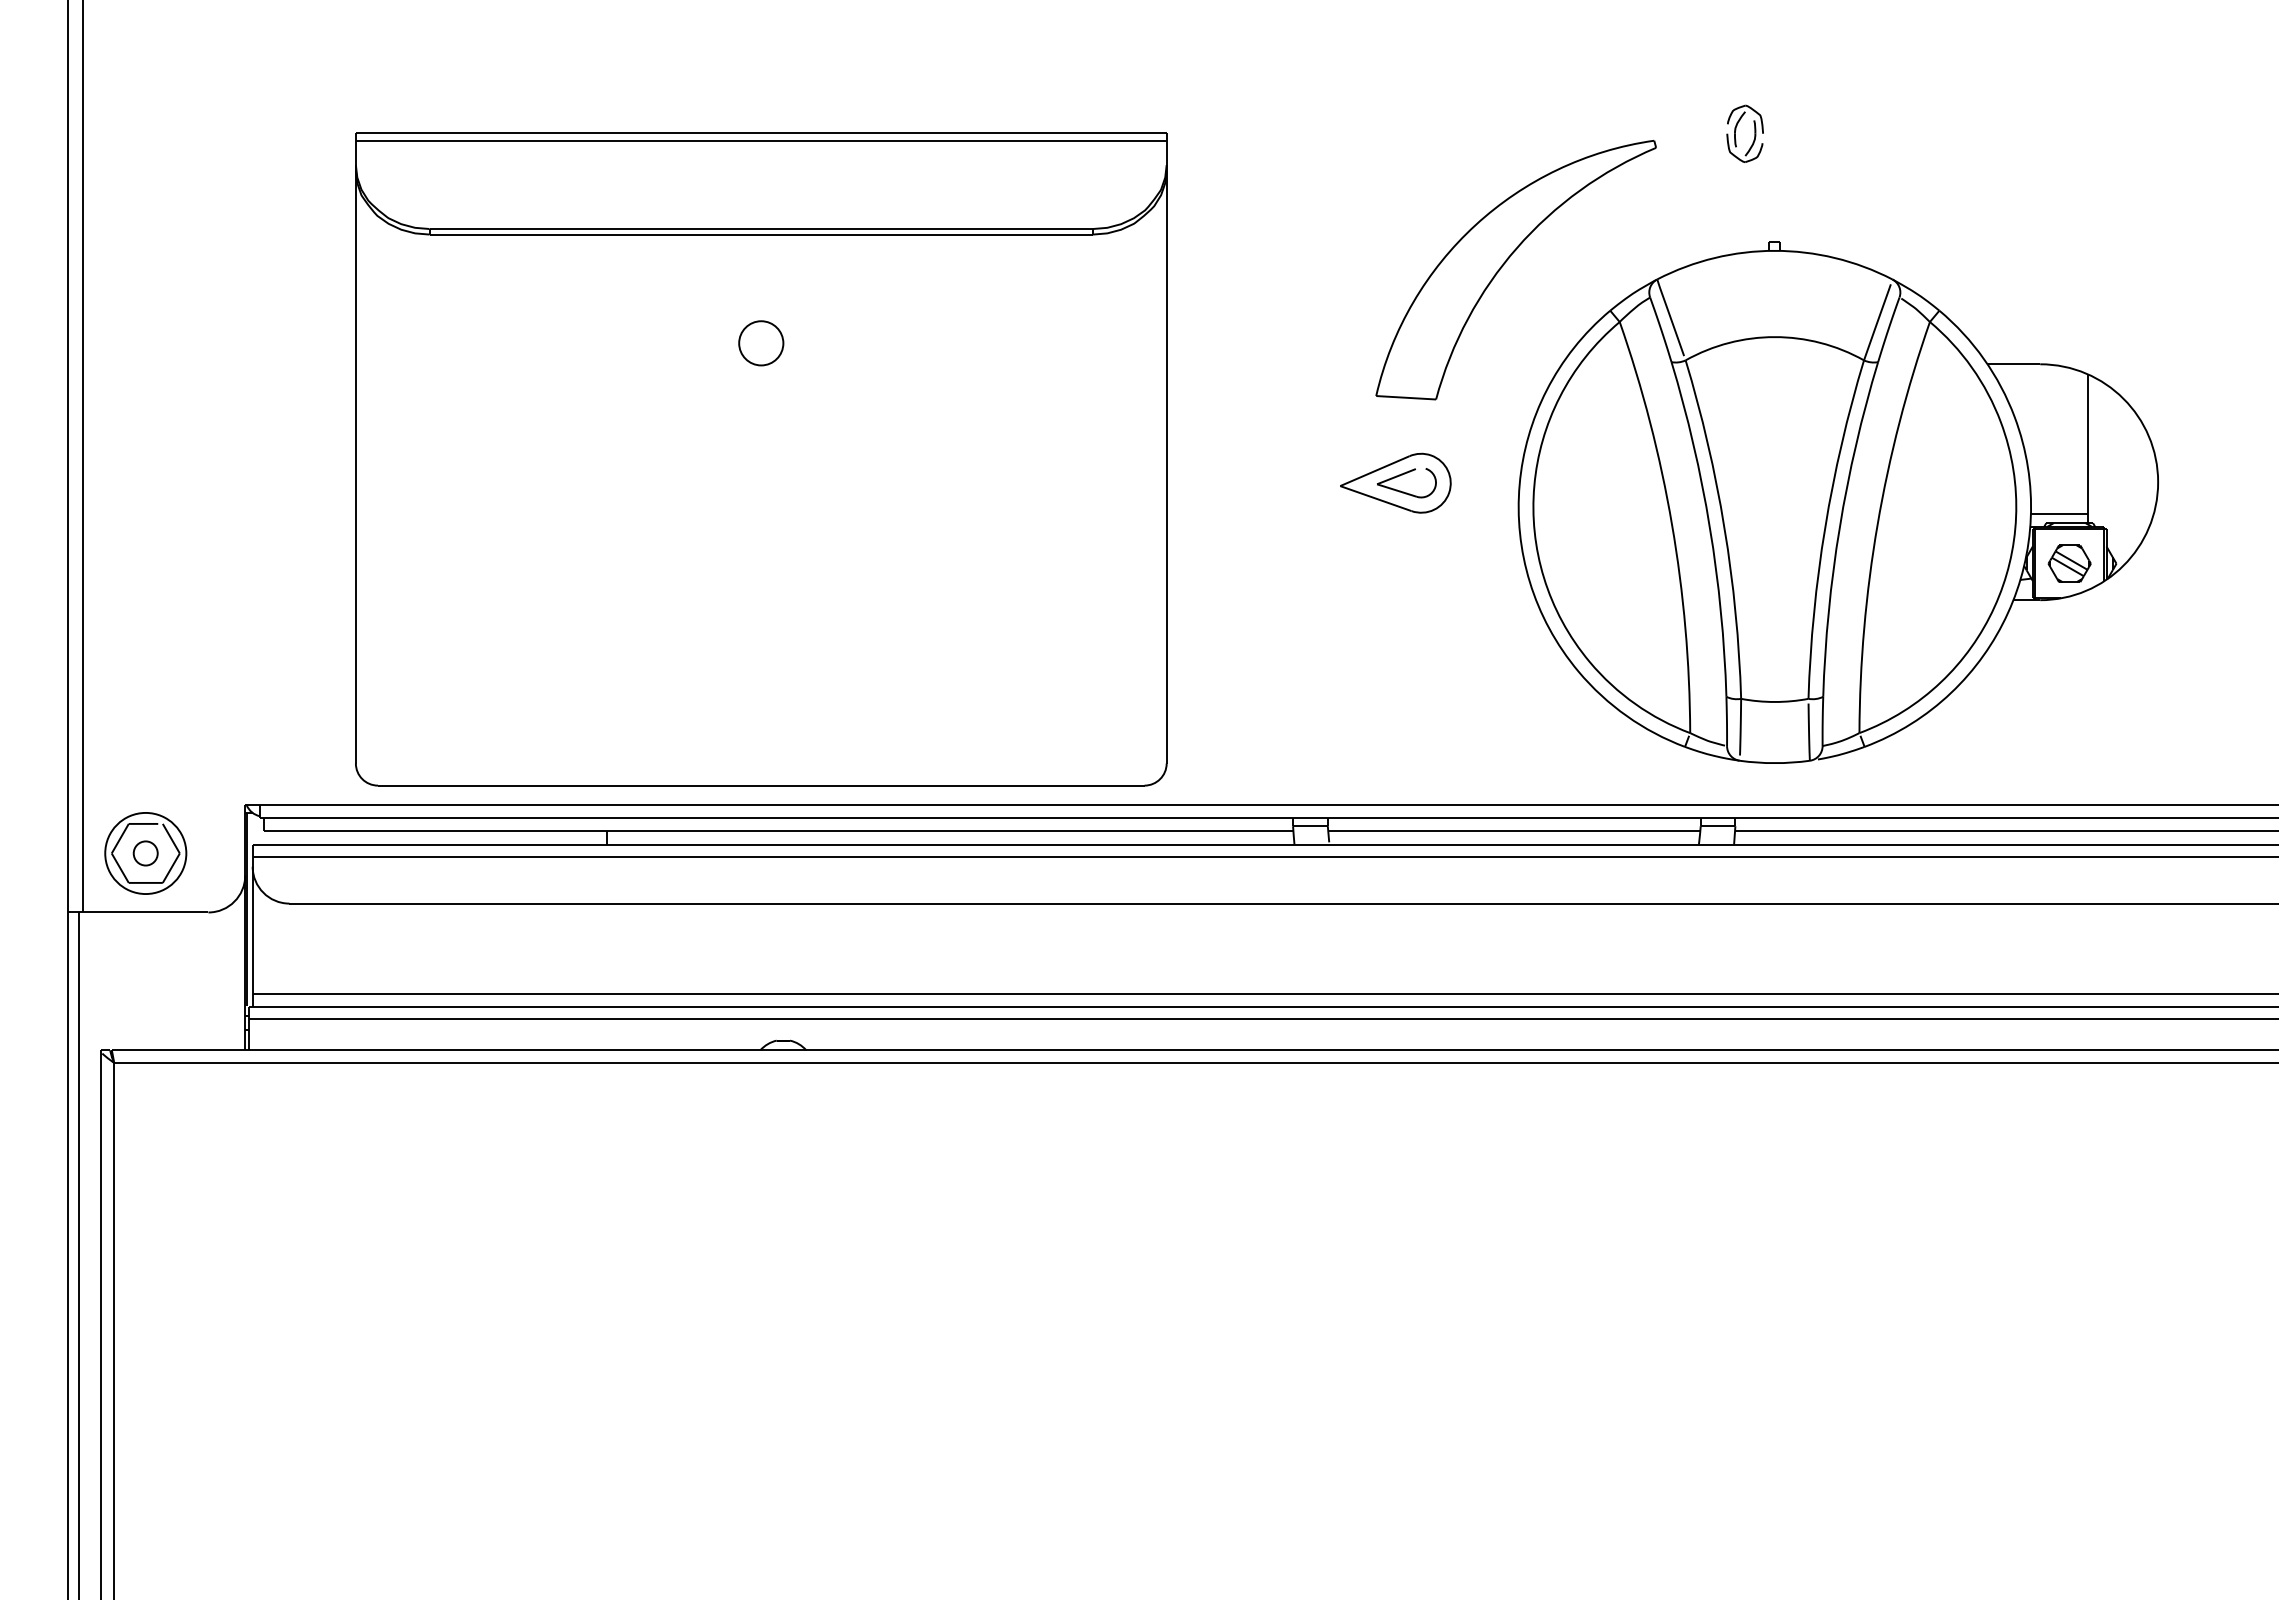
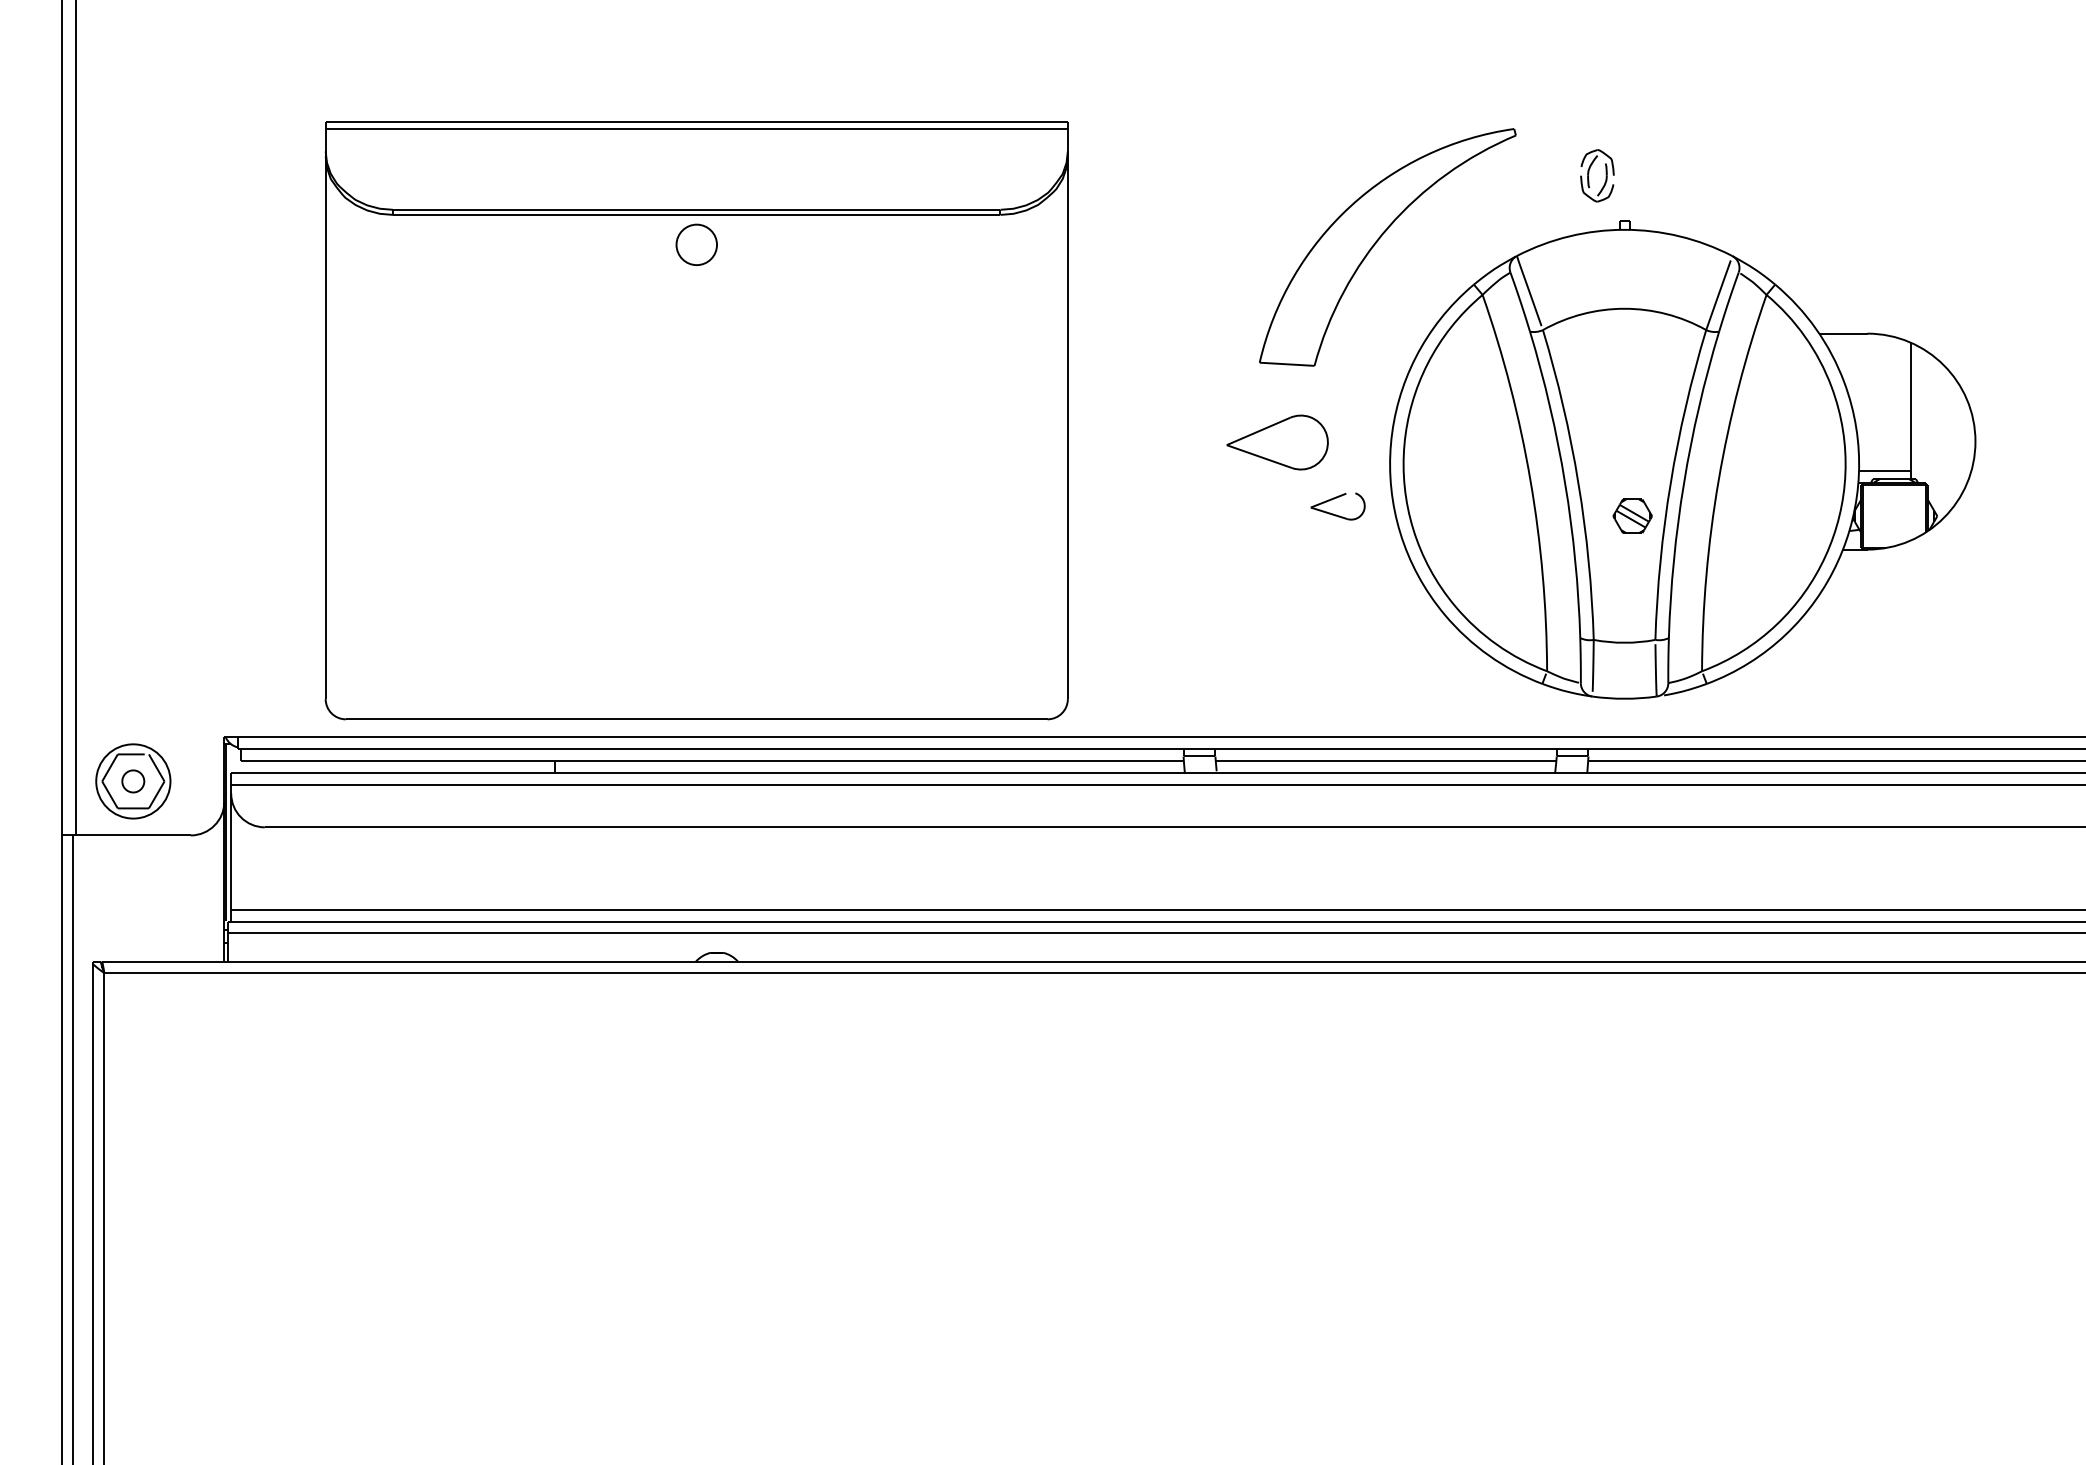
part: (1736, 130) -> (1589, 172), moved
part: (761, 343) -> (696, 245), moved
part: (1403, 491) -> (1335, 514), moved
part: (2069, 563) -> (1632, 516), moved

